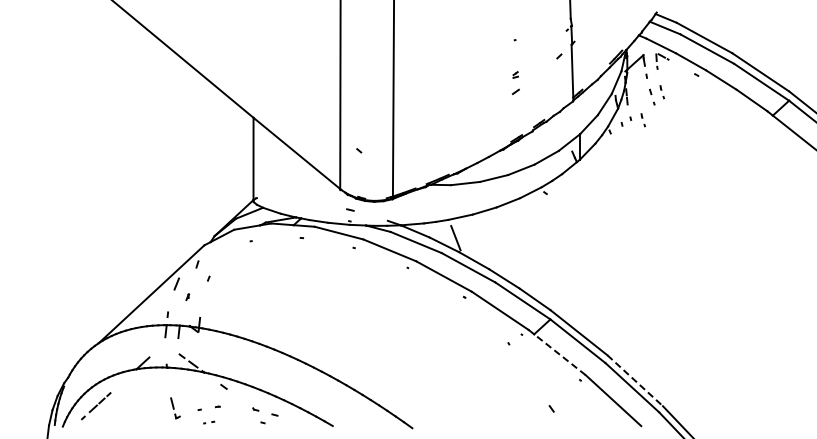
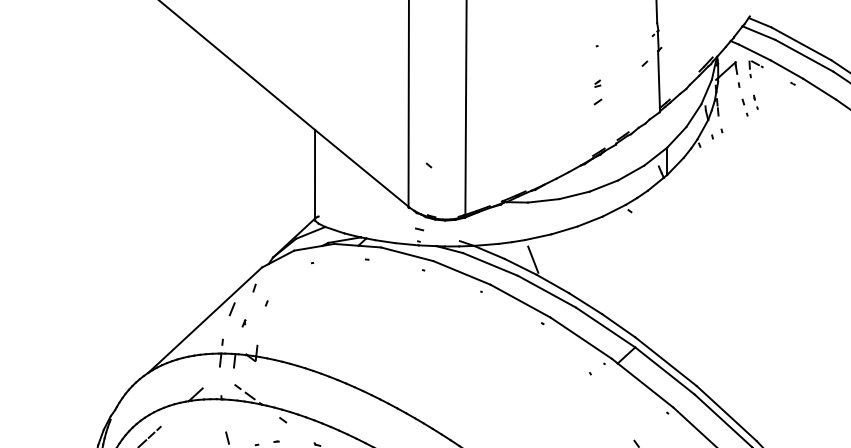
part: (642, 120) -> (734, 132), removed
line: (559, 354) -> (645, 385), dashed -> solid
line: (635, 380) -> (727, 413), dashed -> solid

